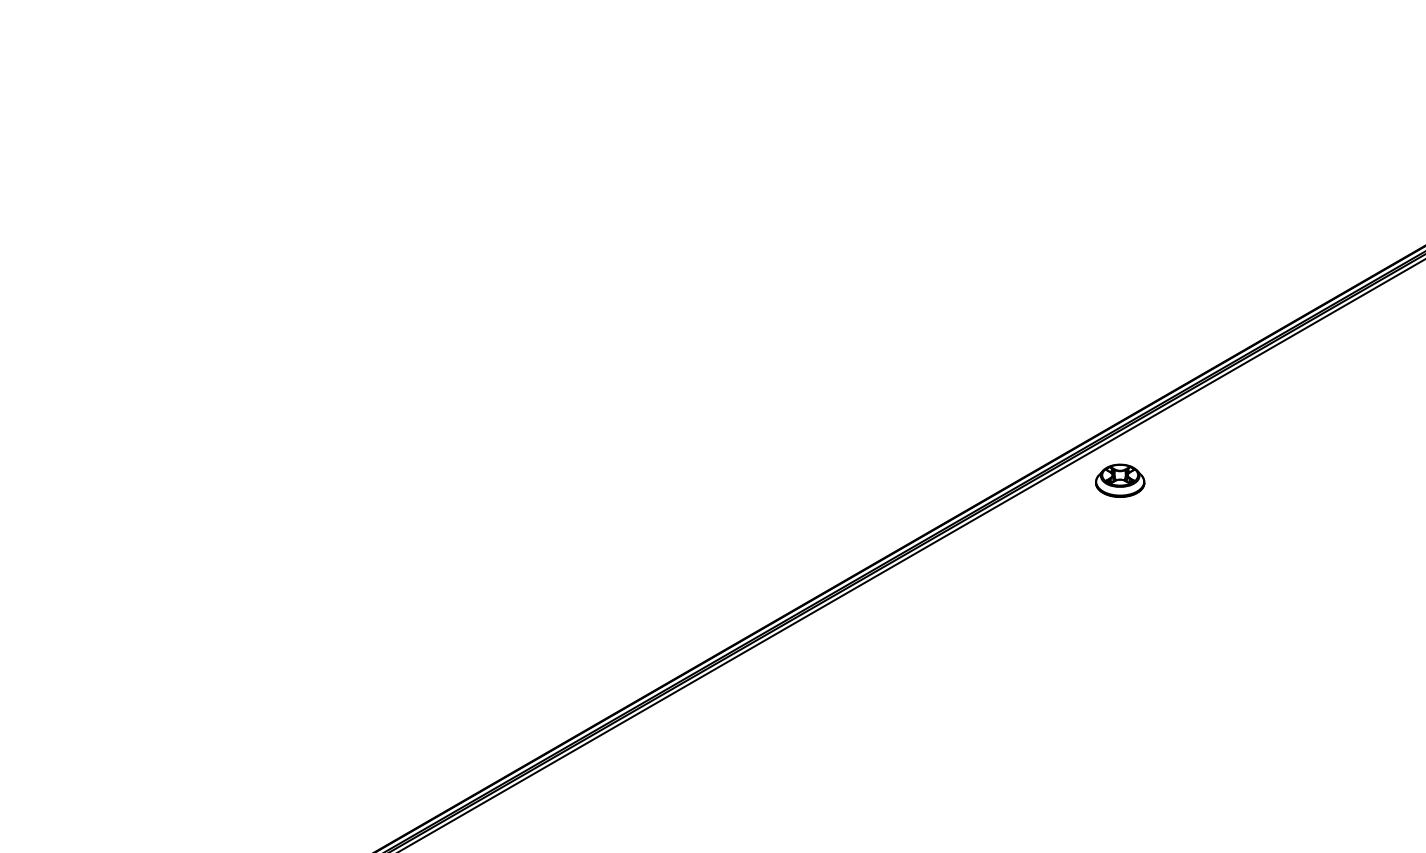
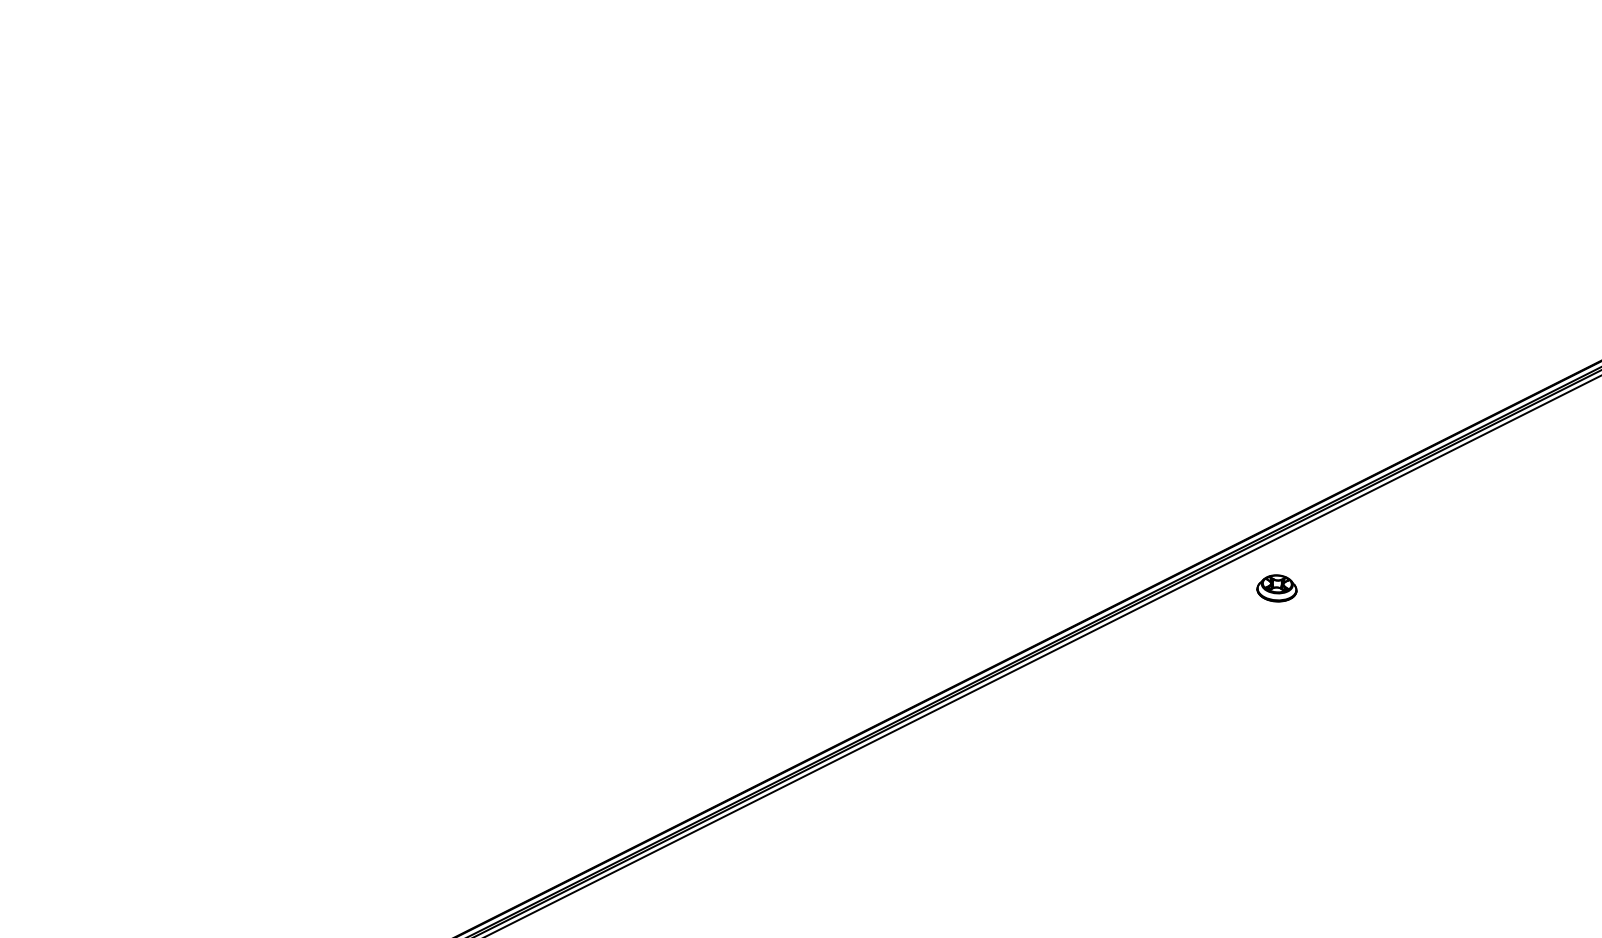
part: (1119, 480) -> (1276, 587), size x0.71

